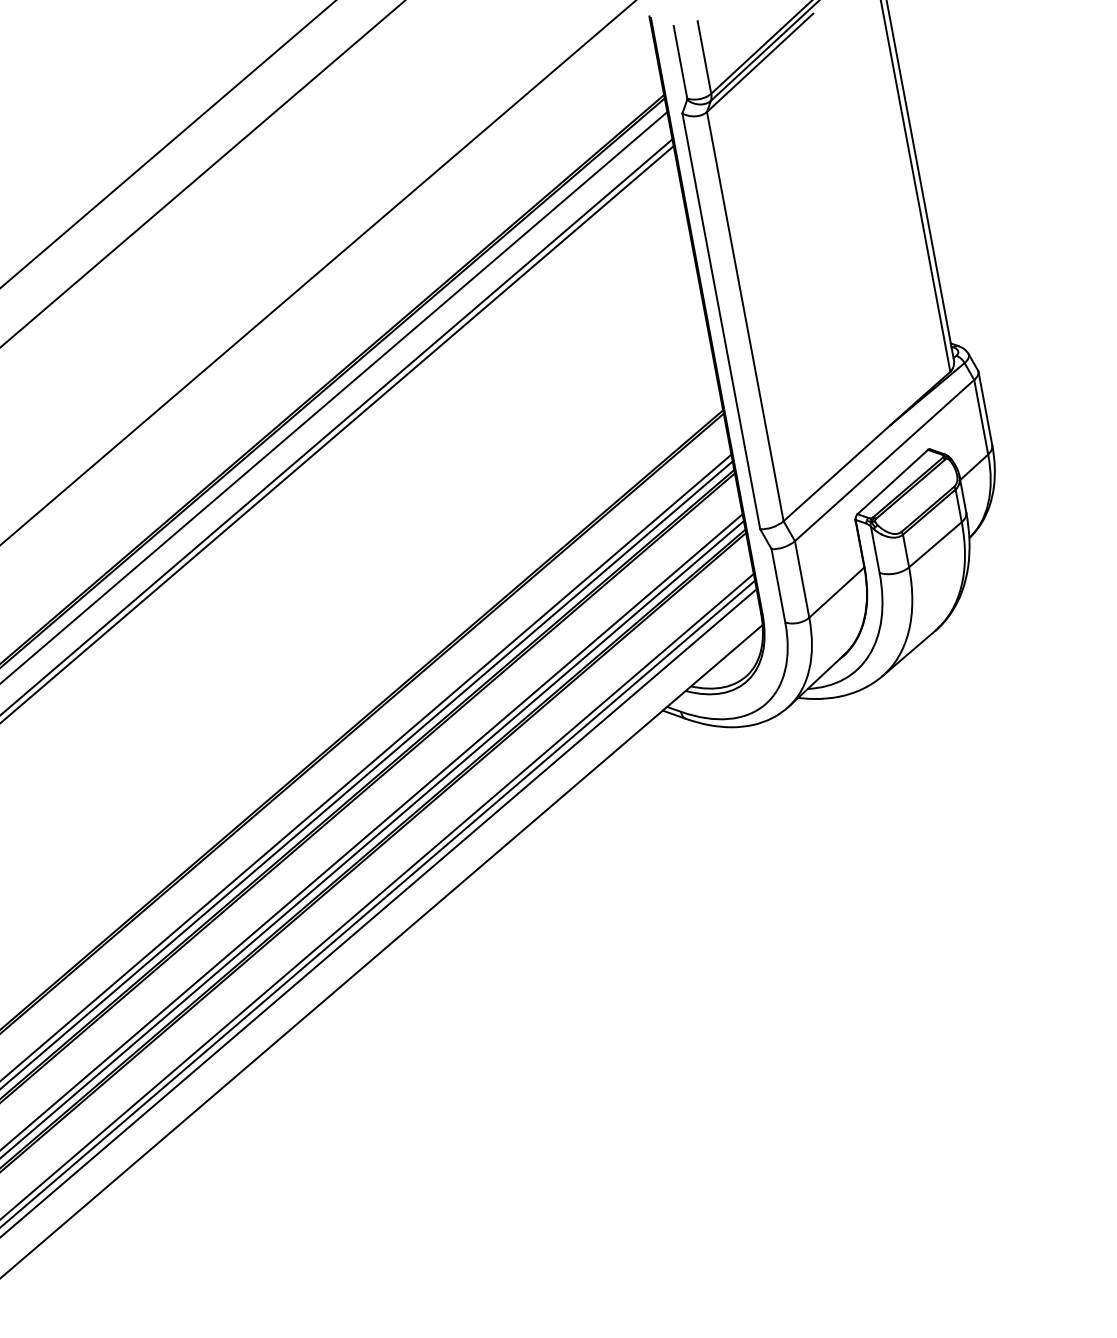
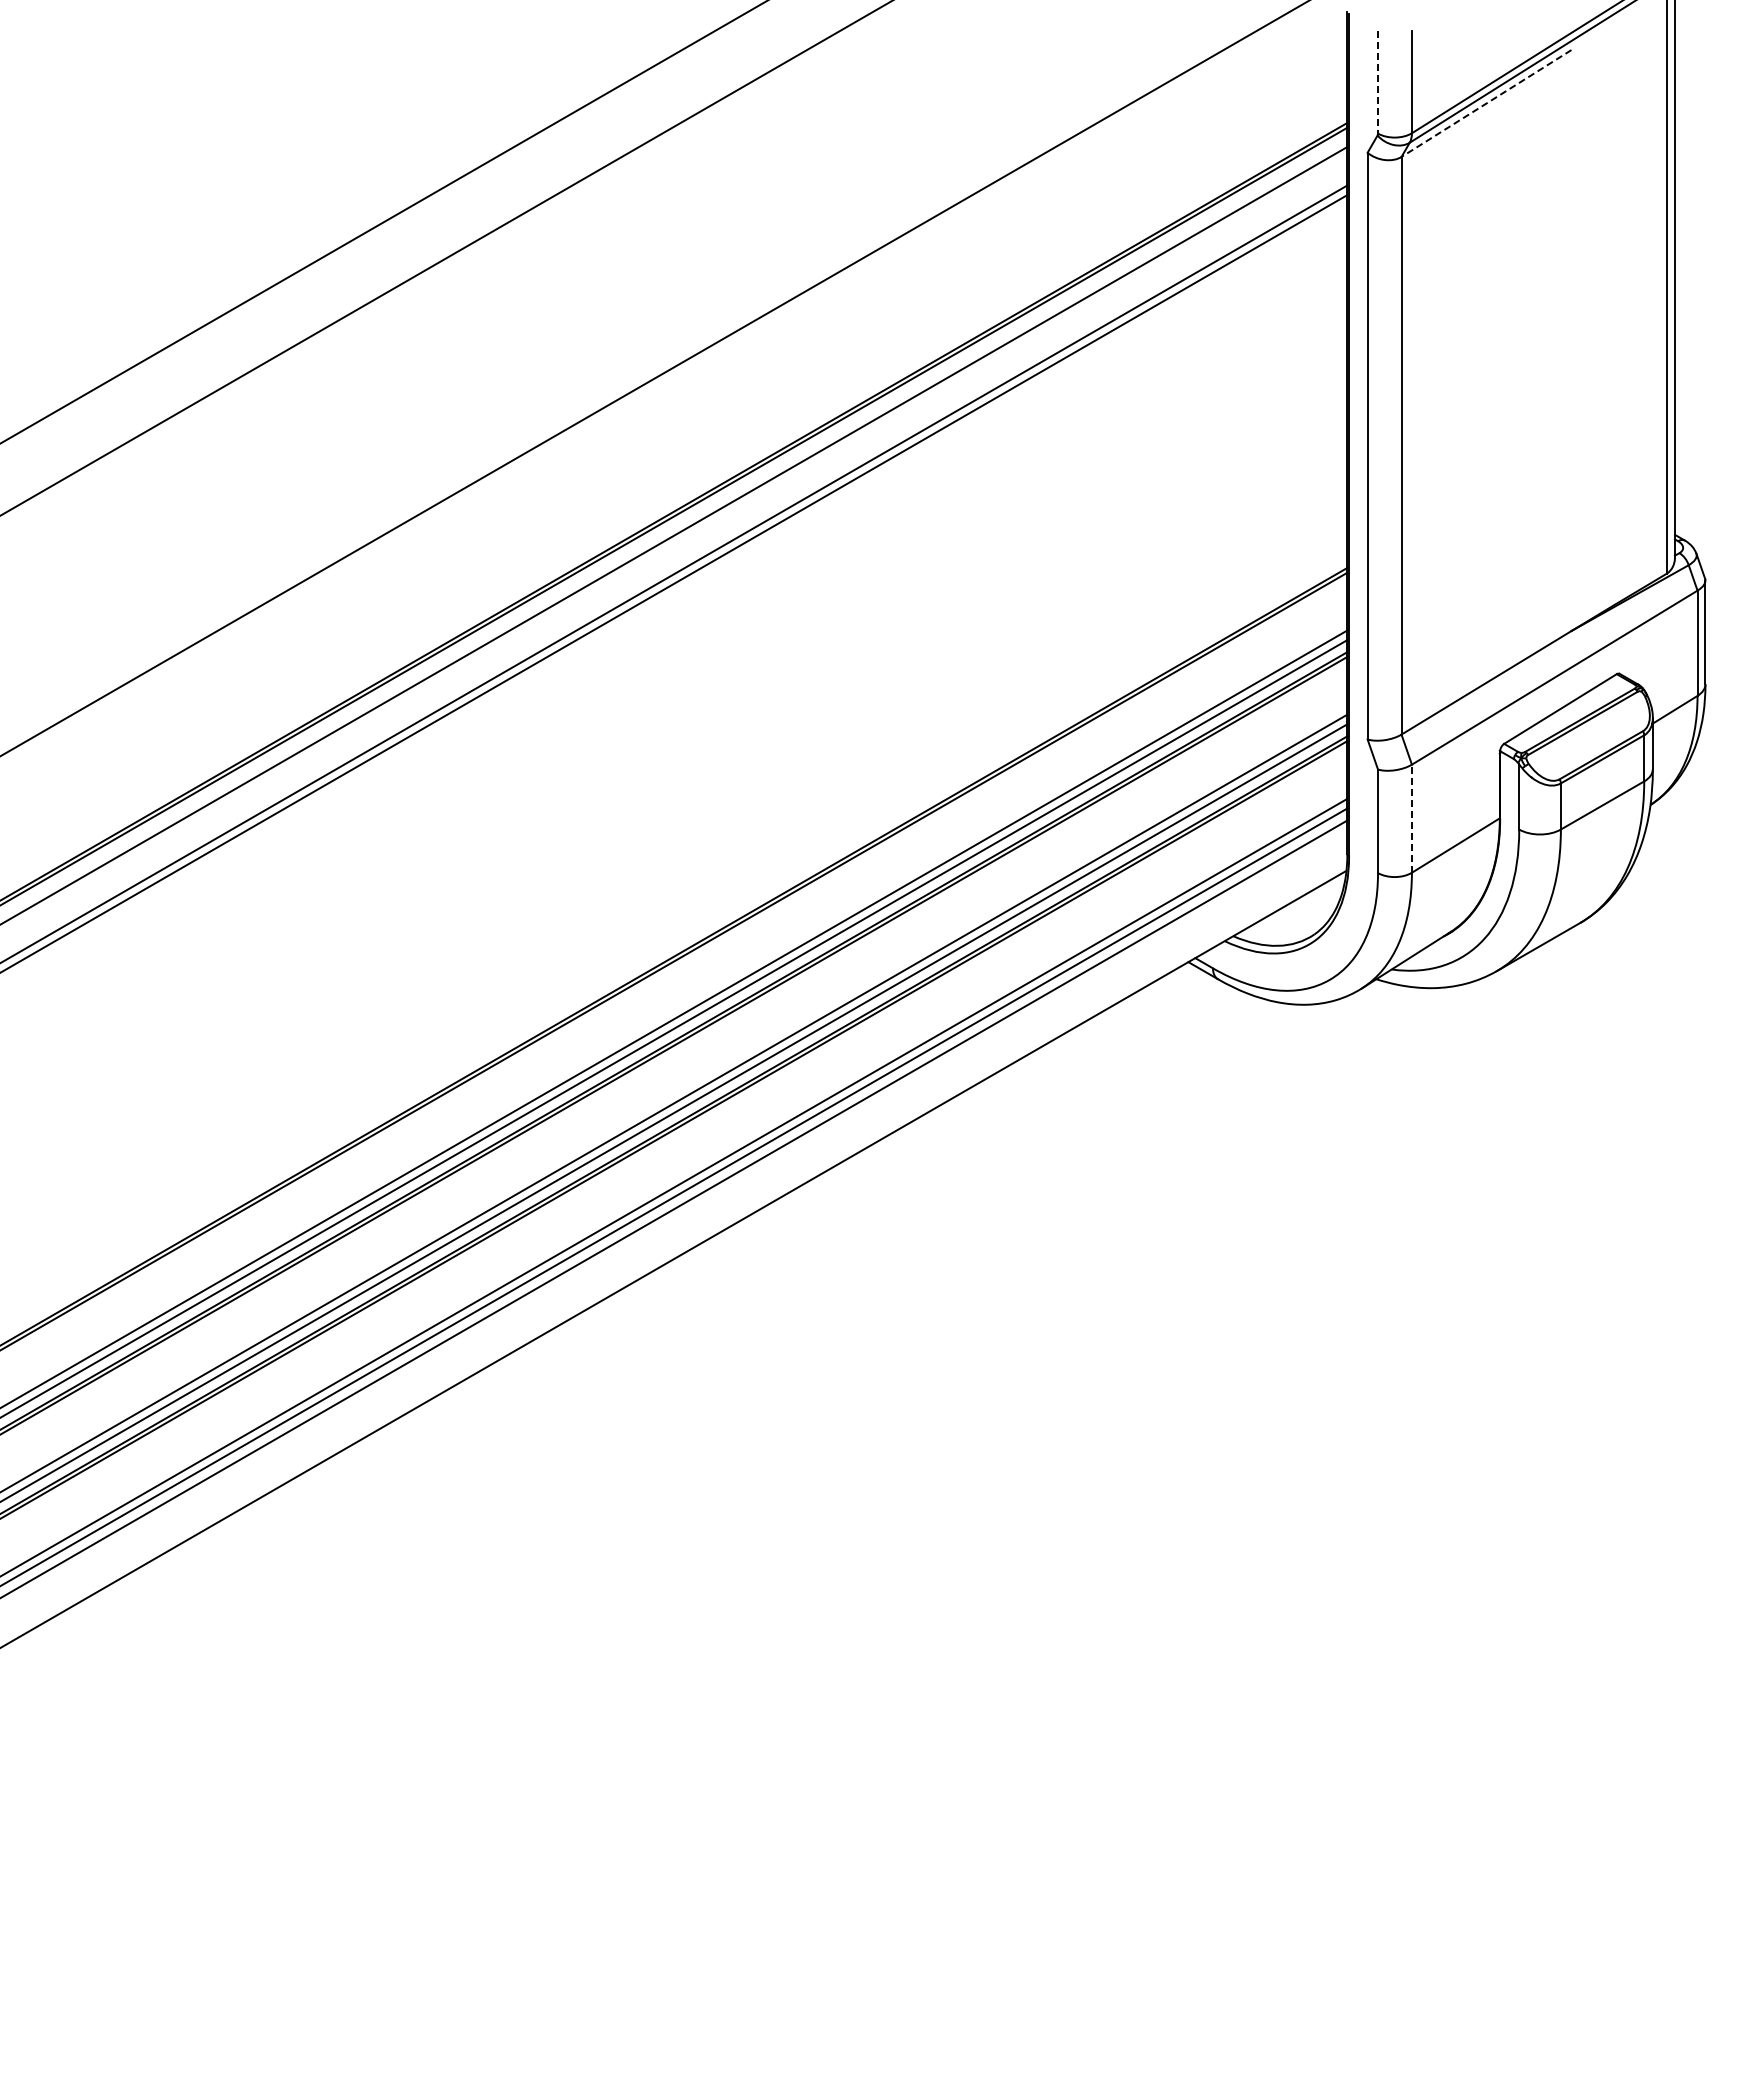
line: (680, 62) -> (1378, 82), solid -> dashed
line: (760, 62) -> (1486, 103), solid -> dashed
line: (801, 579) -> (1411, 818), solid -> dashed

